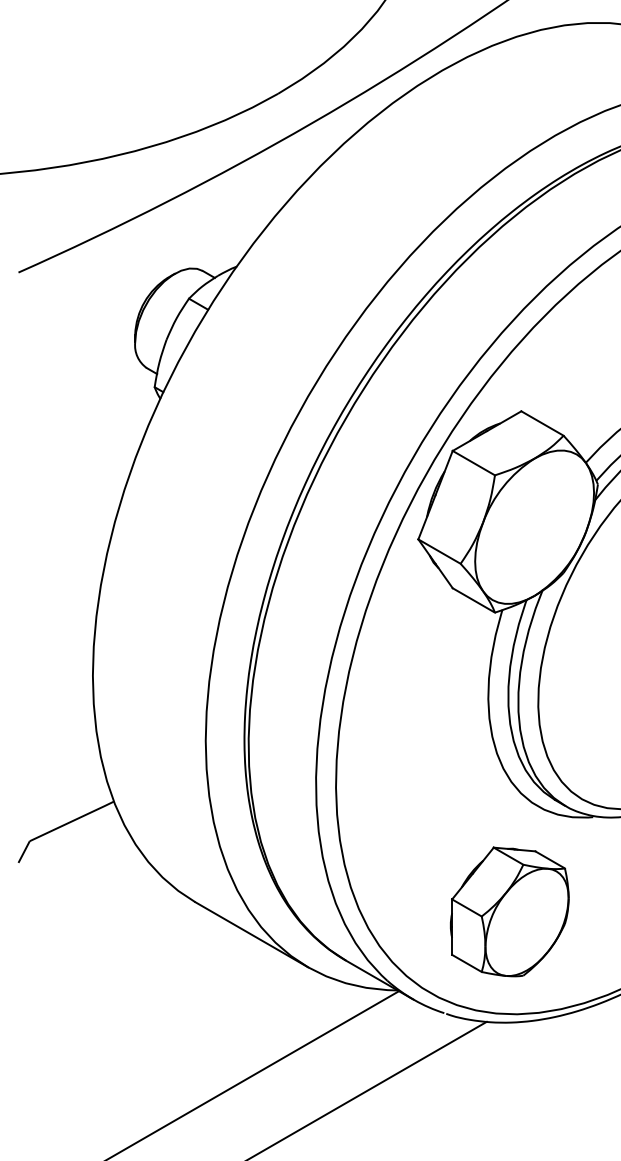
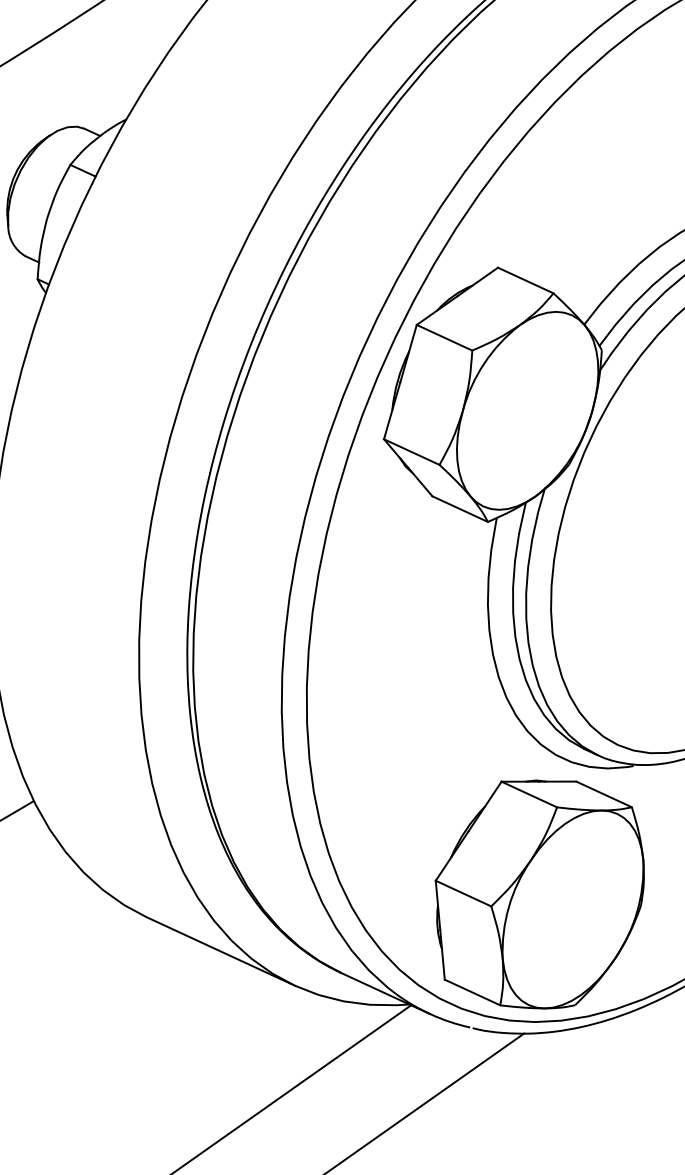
part: (509, 911) -> (539, 893), size x1.43

